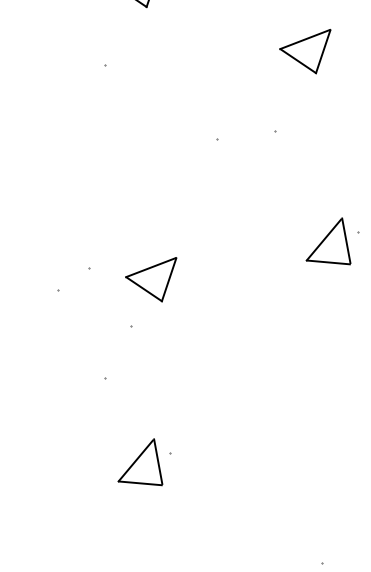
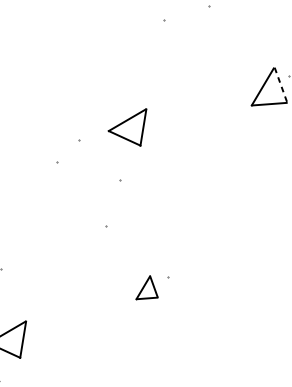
line: (346, 240) -> (280, 84), solid -> dashed
part: (151, 279) -> (129, 129), moved
part: (140, 462) -> (145, 288), size x0.6

